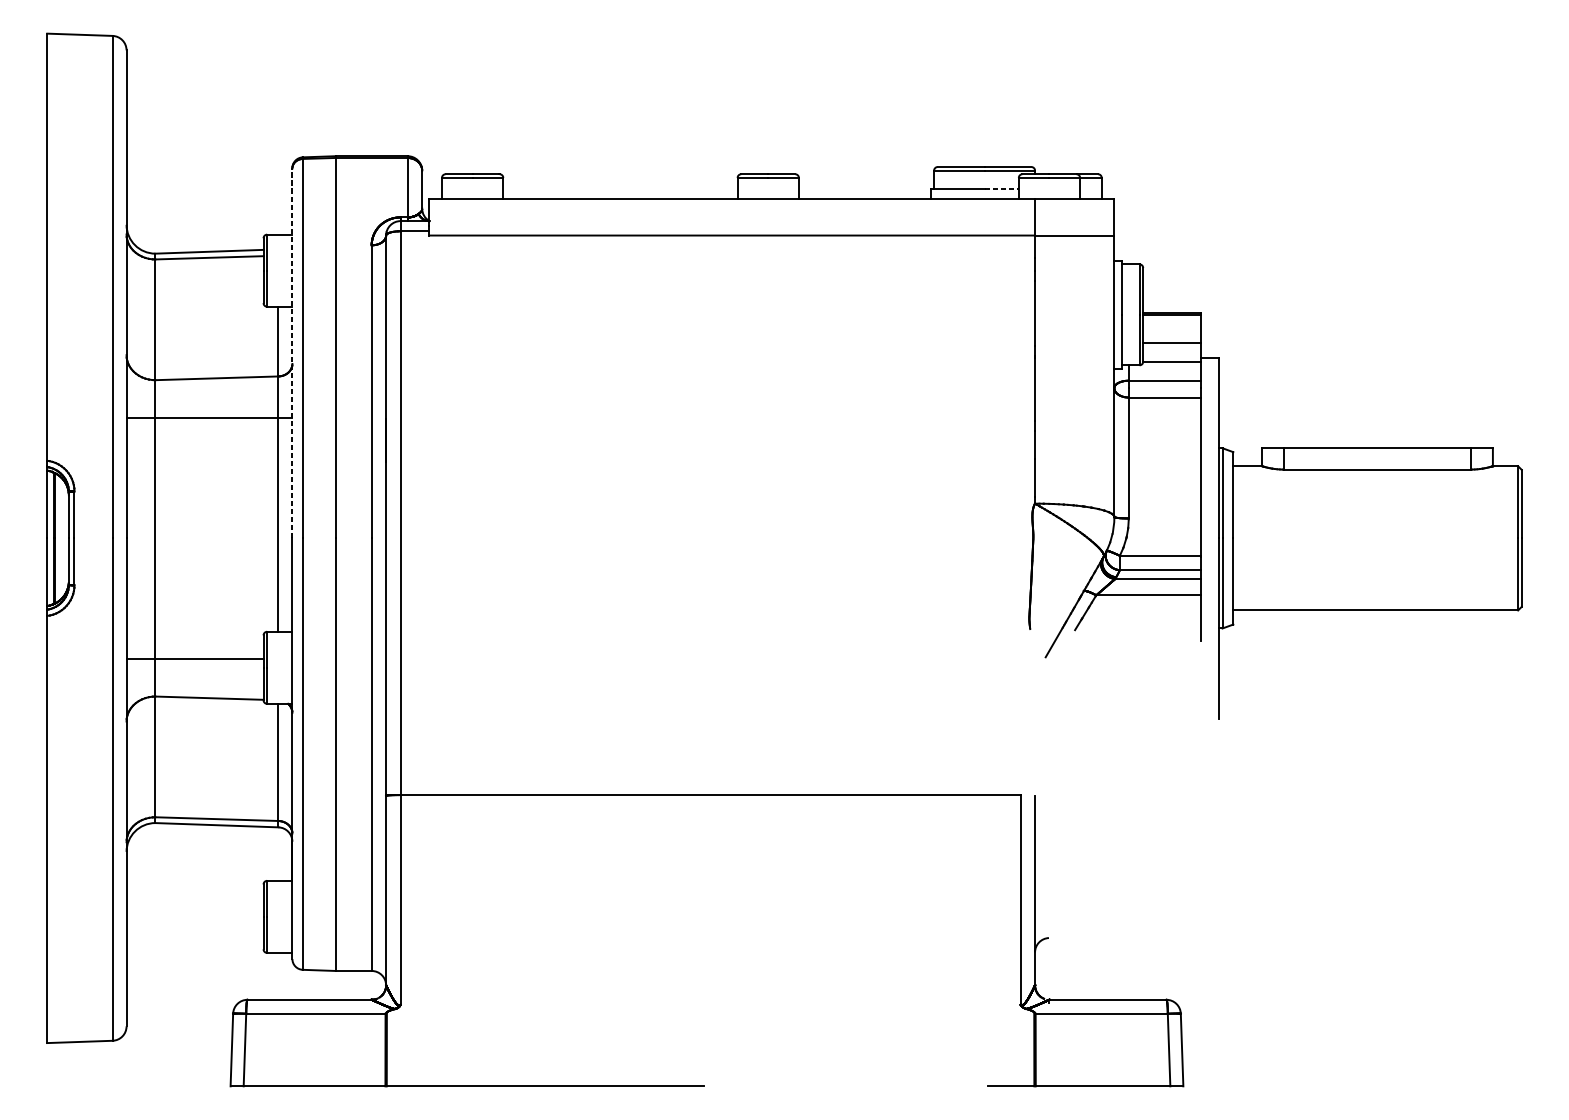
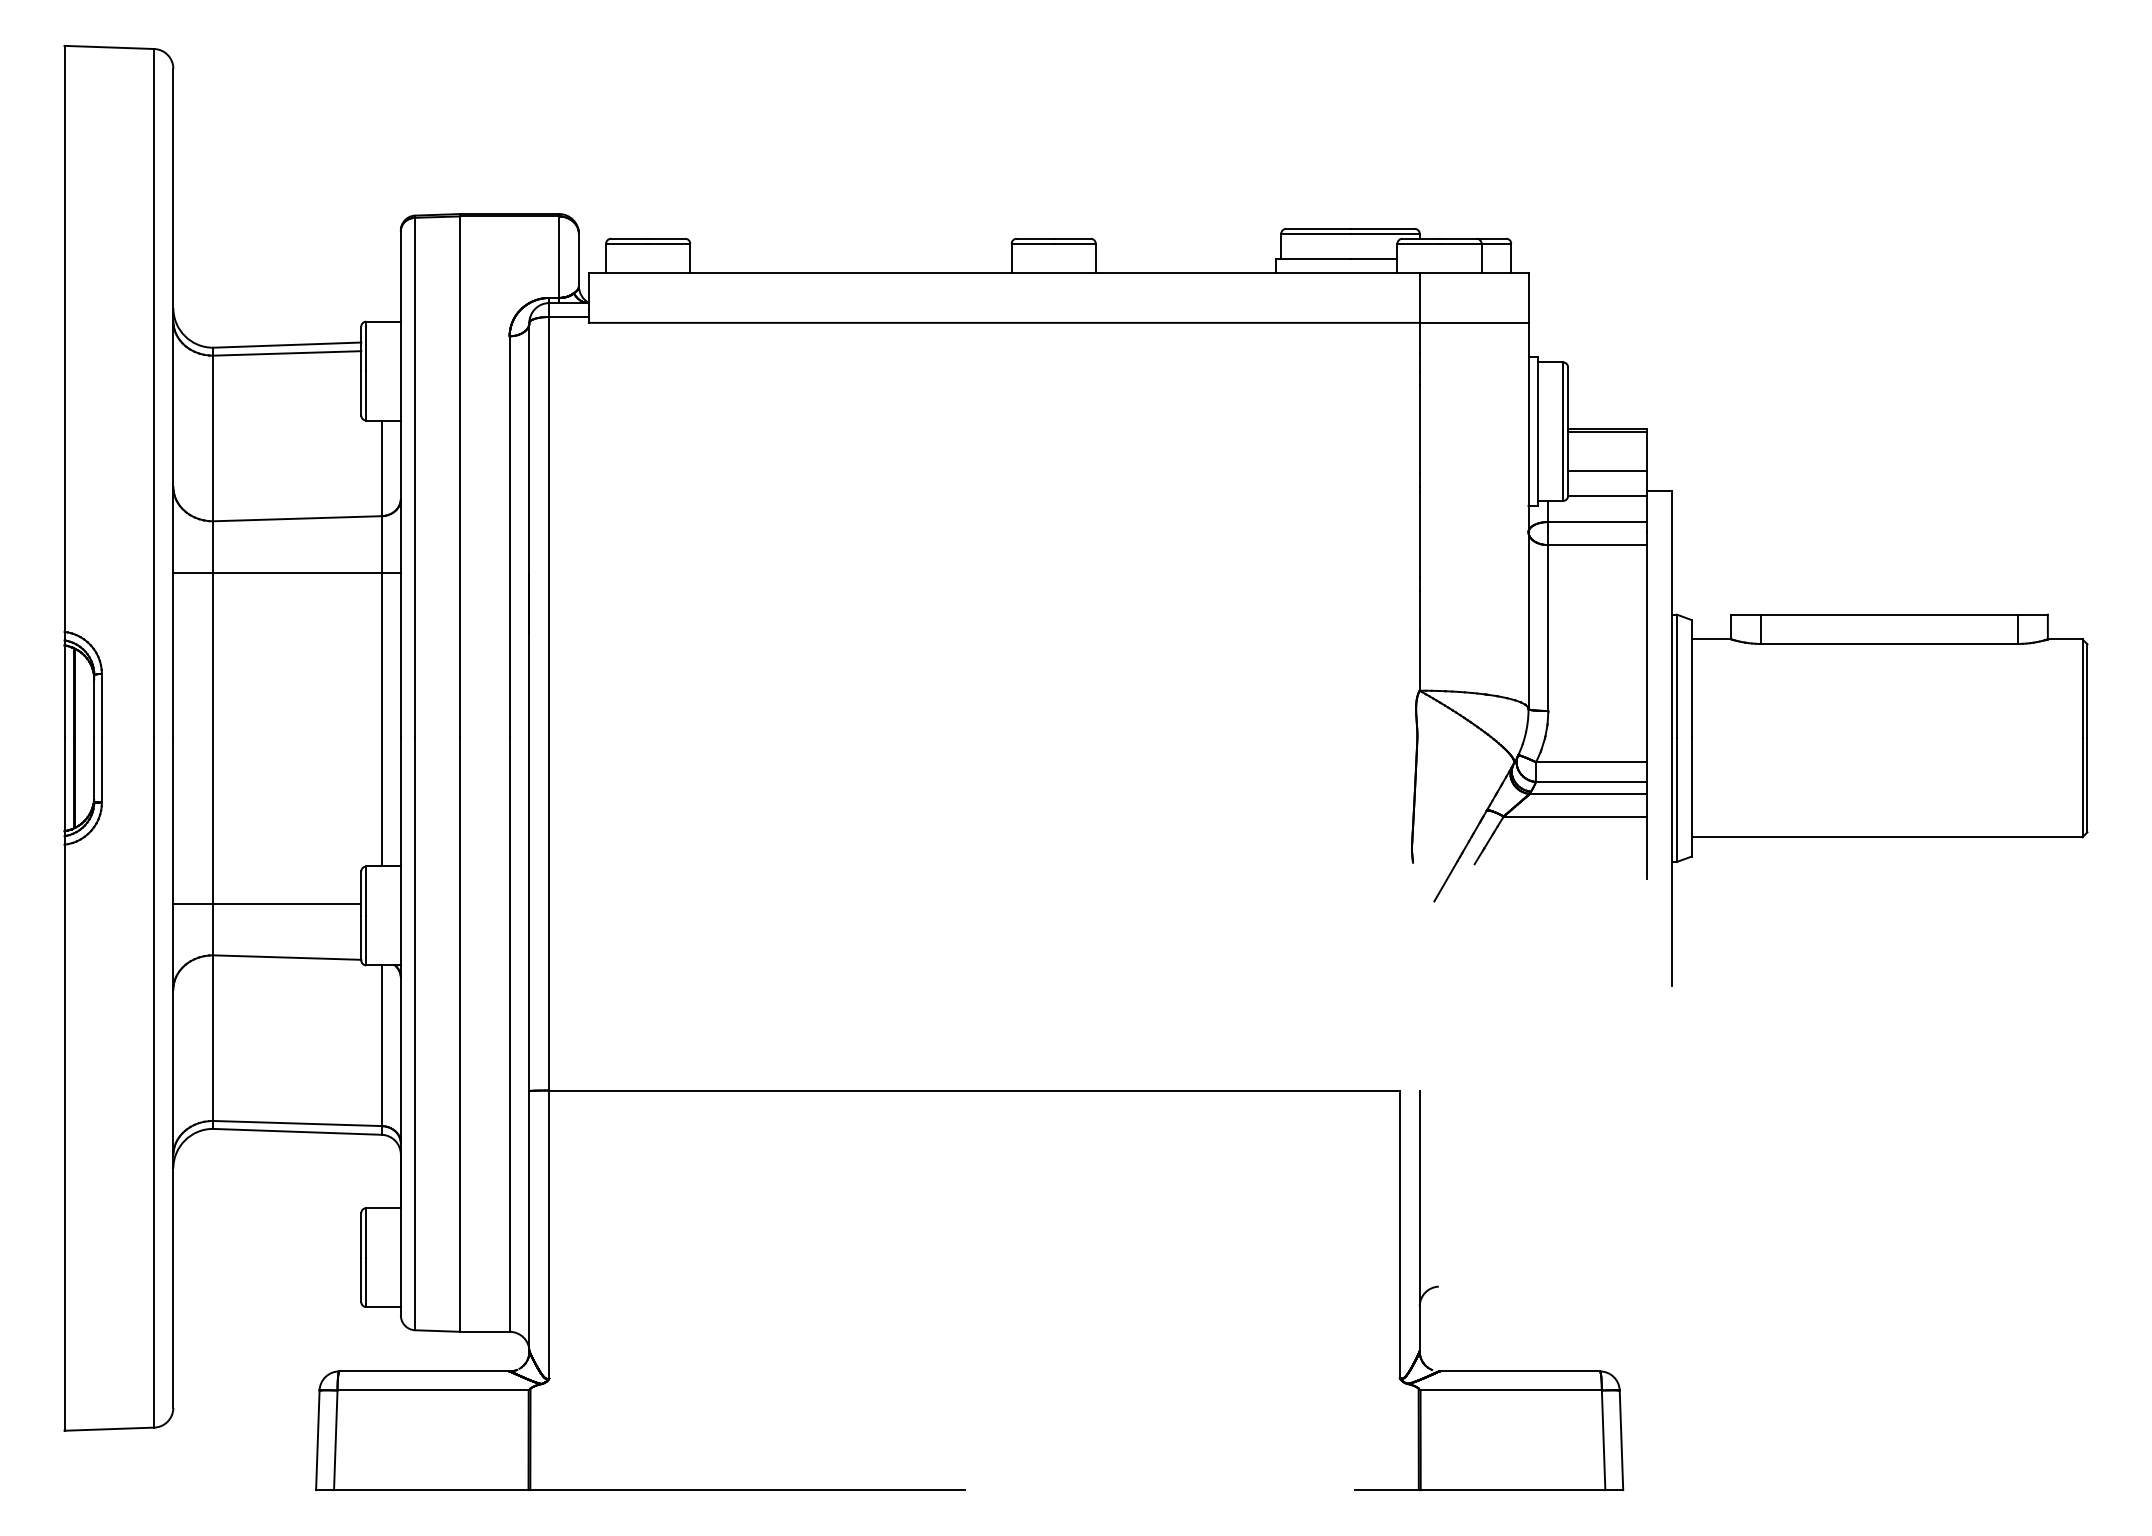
line: (1002, 188) -> (1374, 258), dashed -> solid
line: (292, 353) -> (400, 484), dashed -> solid

